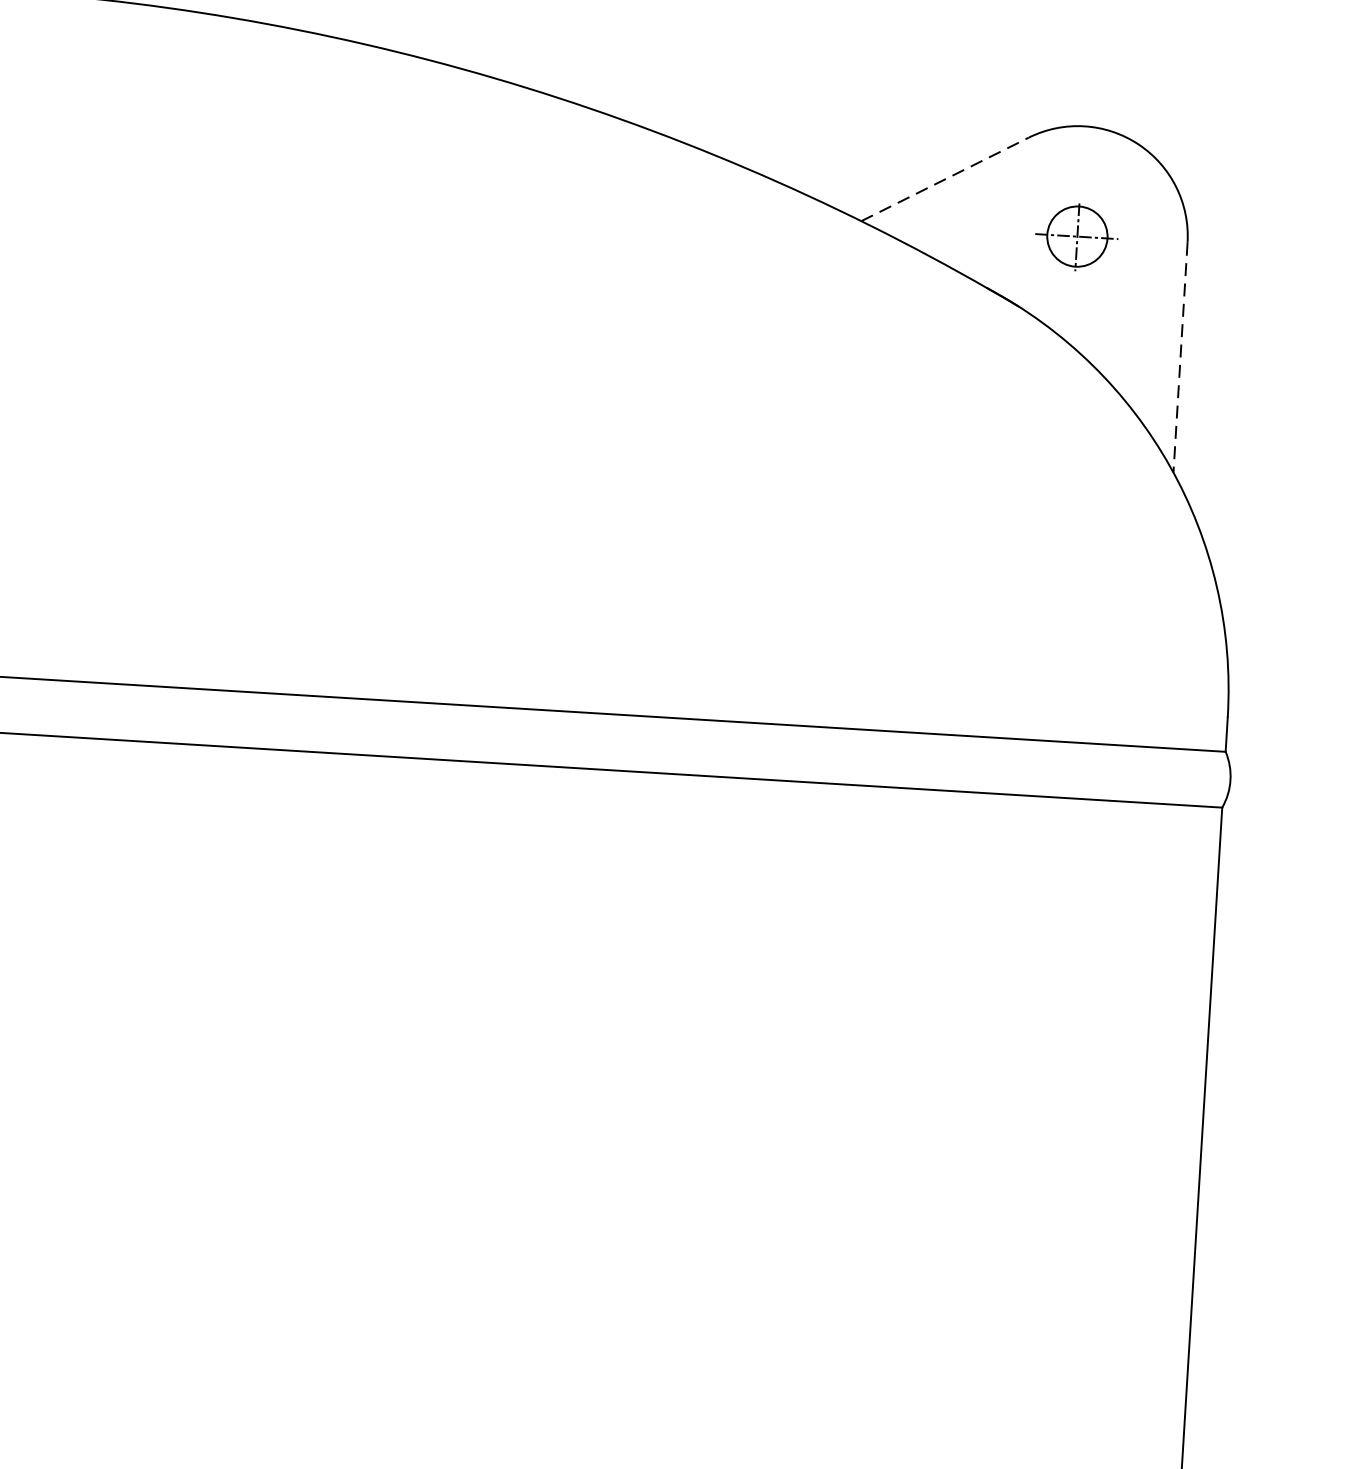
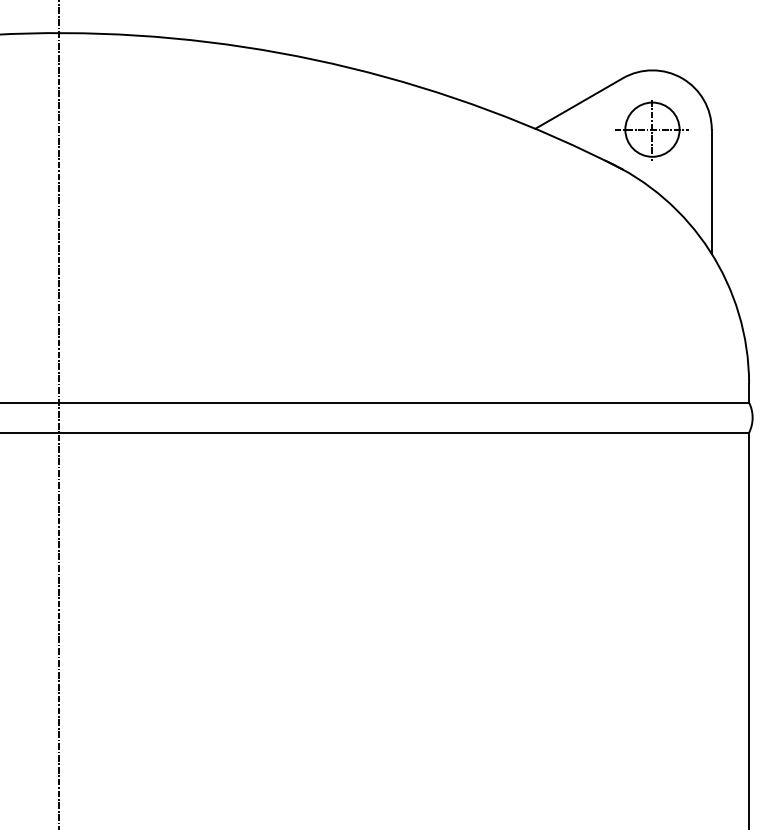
line: (945, 179) -> (579, 103), dashed -> solid
part: (1075, 237) -> (651, 130), size x1.67
line: (1179, 358) -> (711, 192), dashed -> solid

